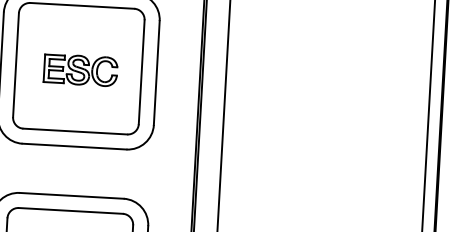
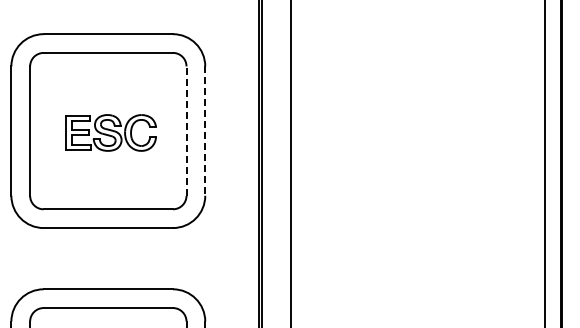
line: (141, 72) -> (186, 131), solid -> dashed
line: (156, 73) -> (205, 131), solid -> dashed

